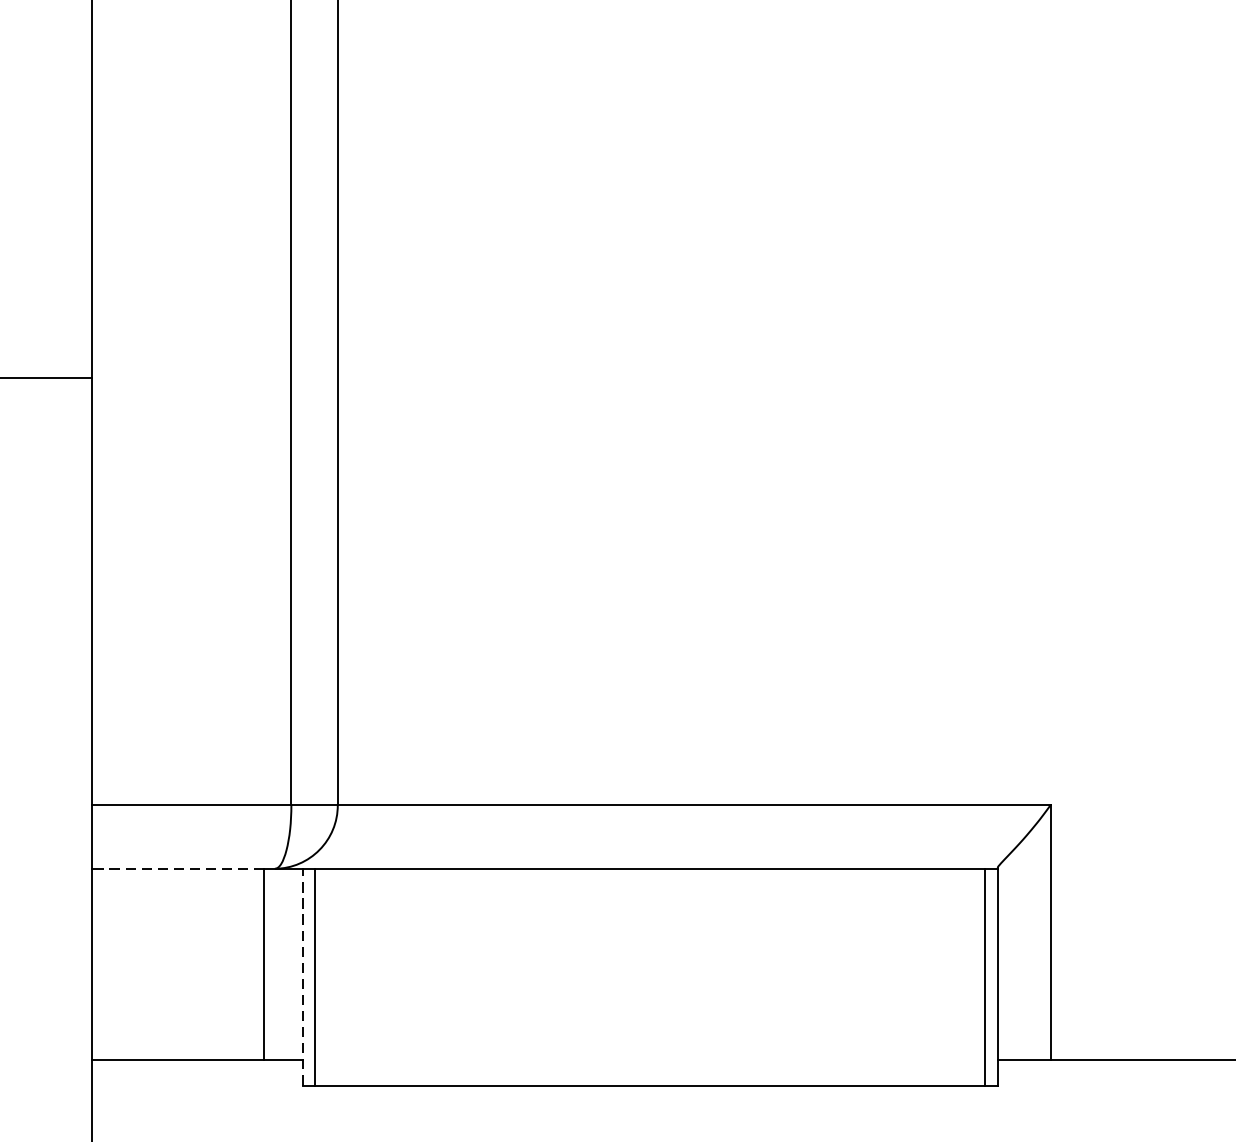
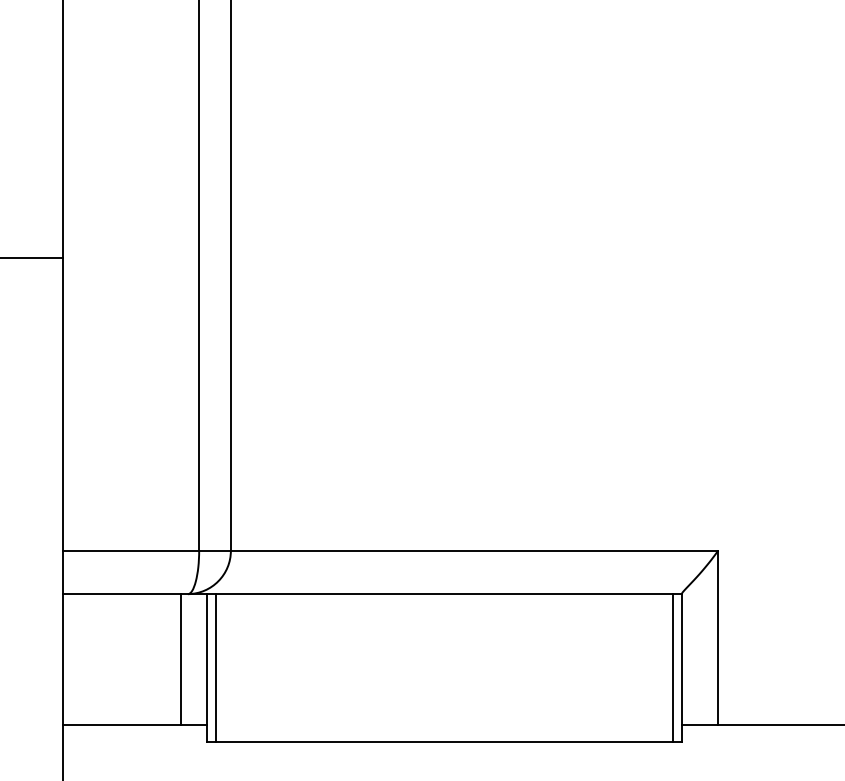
line: (177, 869) -> (121, 594), dashed -> solid
line: (302, 976) -> (206, 667), dashed -> solid

